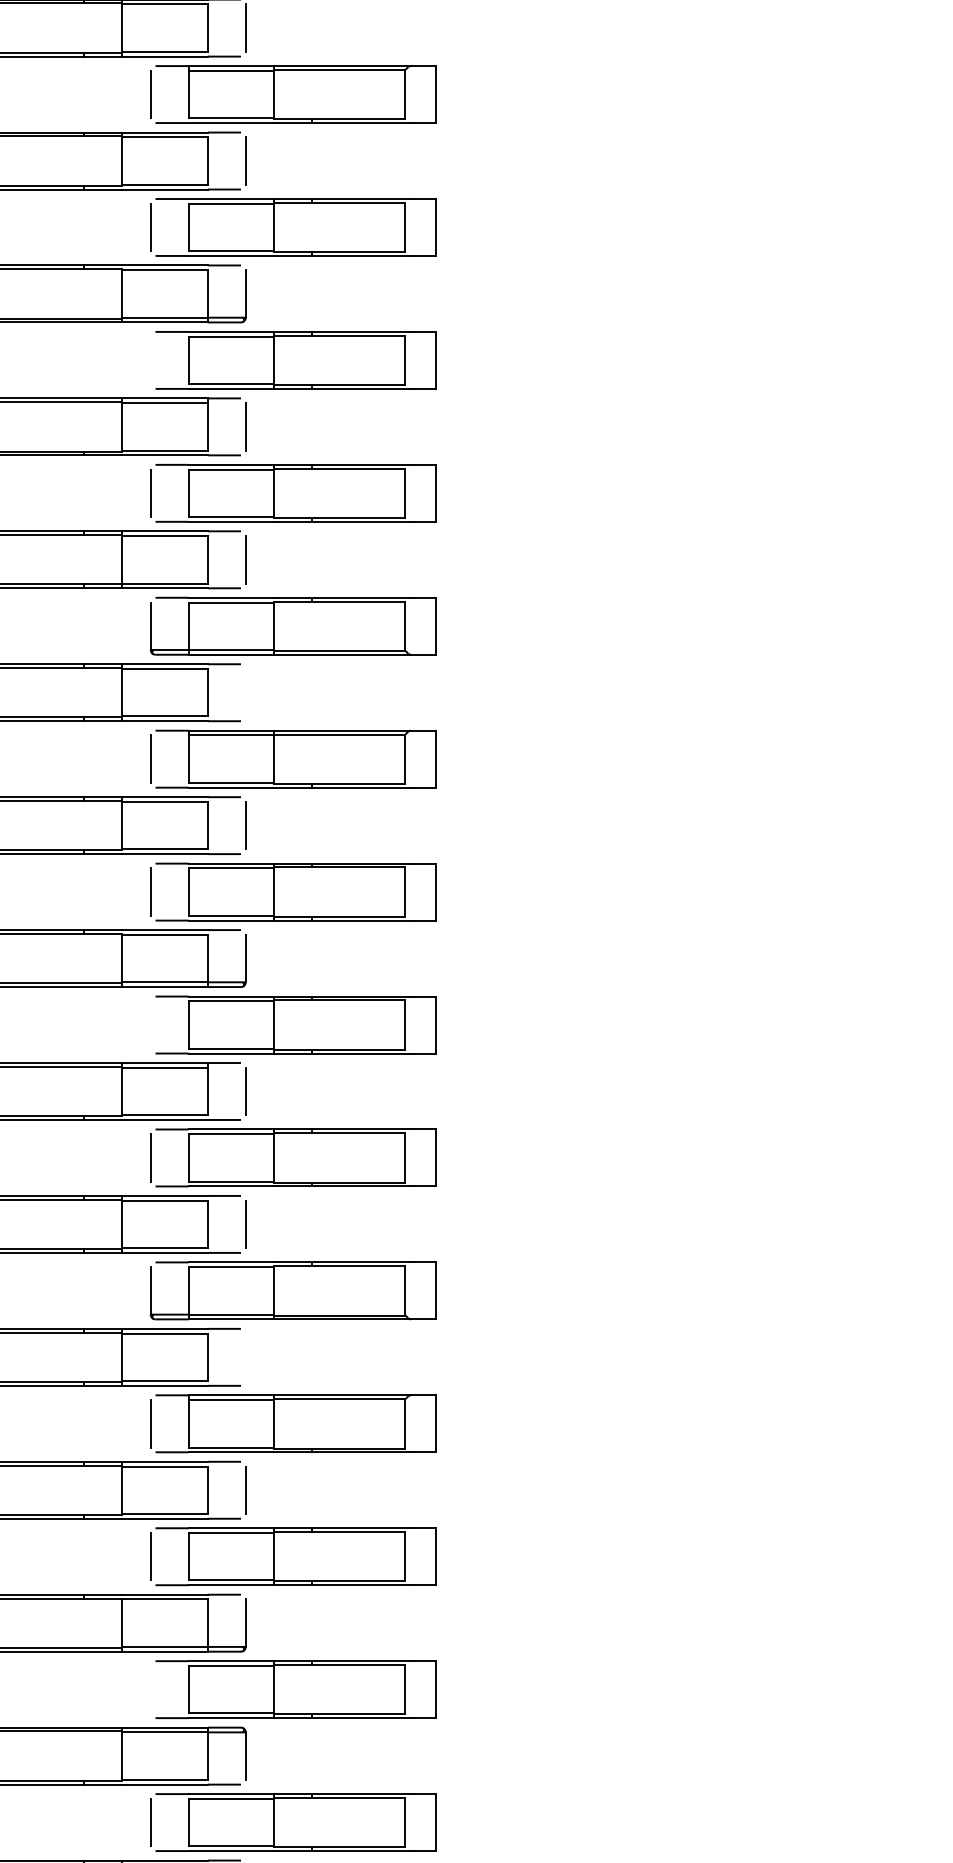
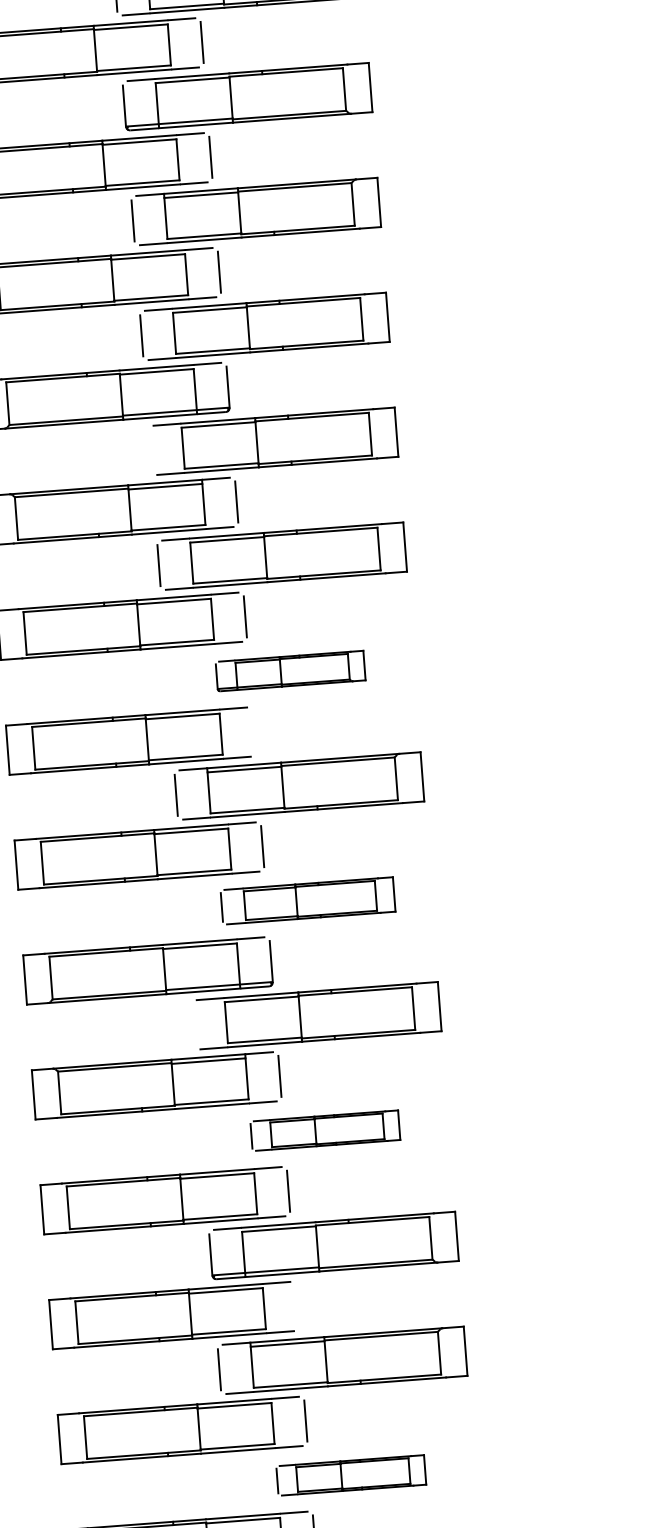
part: (292, 625) -> (290, 670), size x0.6
part: (293, 891) -> (308, 900), size x0.7
part: (293, 1157) -> (325, 1130), size x0.6
part: (293, 1556) -> (351, 1475), size x0.6

